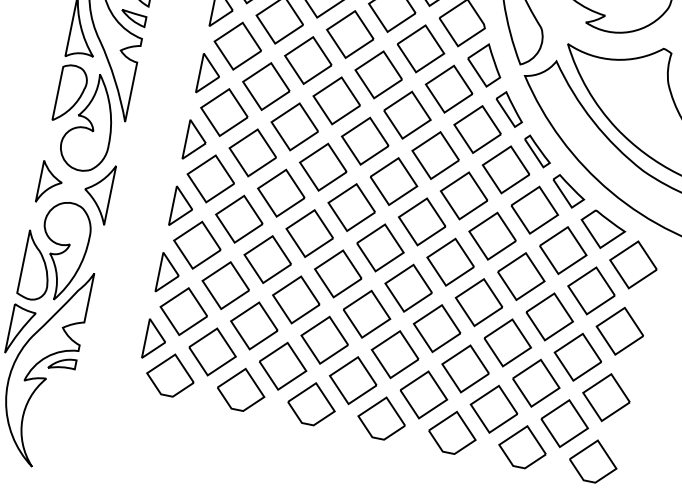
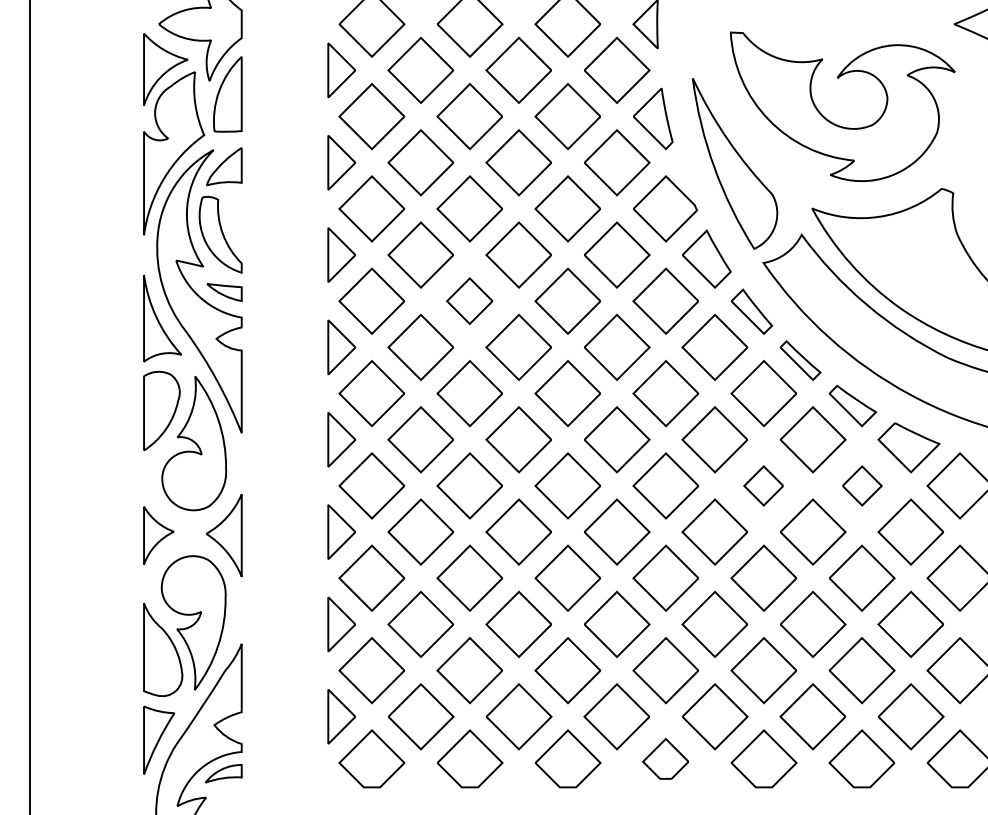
part: (308, 59) -> (469, 300), size x0.7
part: (492, 235) -> (763, 485), size x0.6
part: (563, 250) -> (862, 485), size x0.6
part: (382, 417) -> (665, 758), size x0.7

